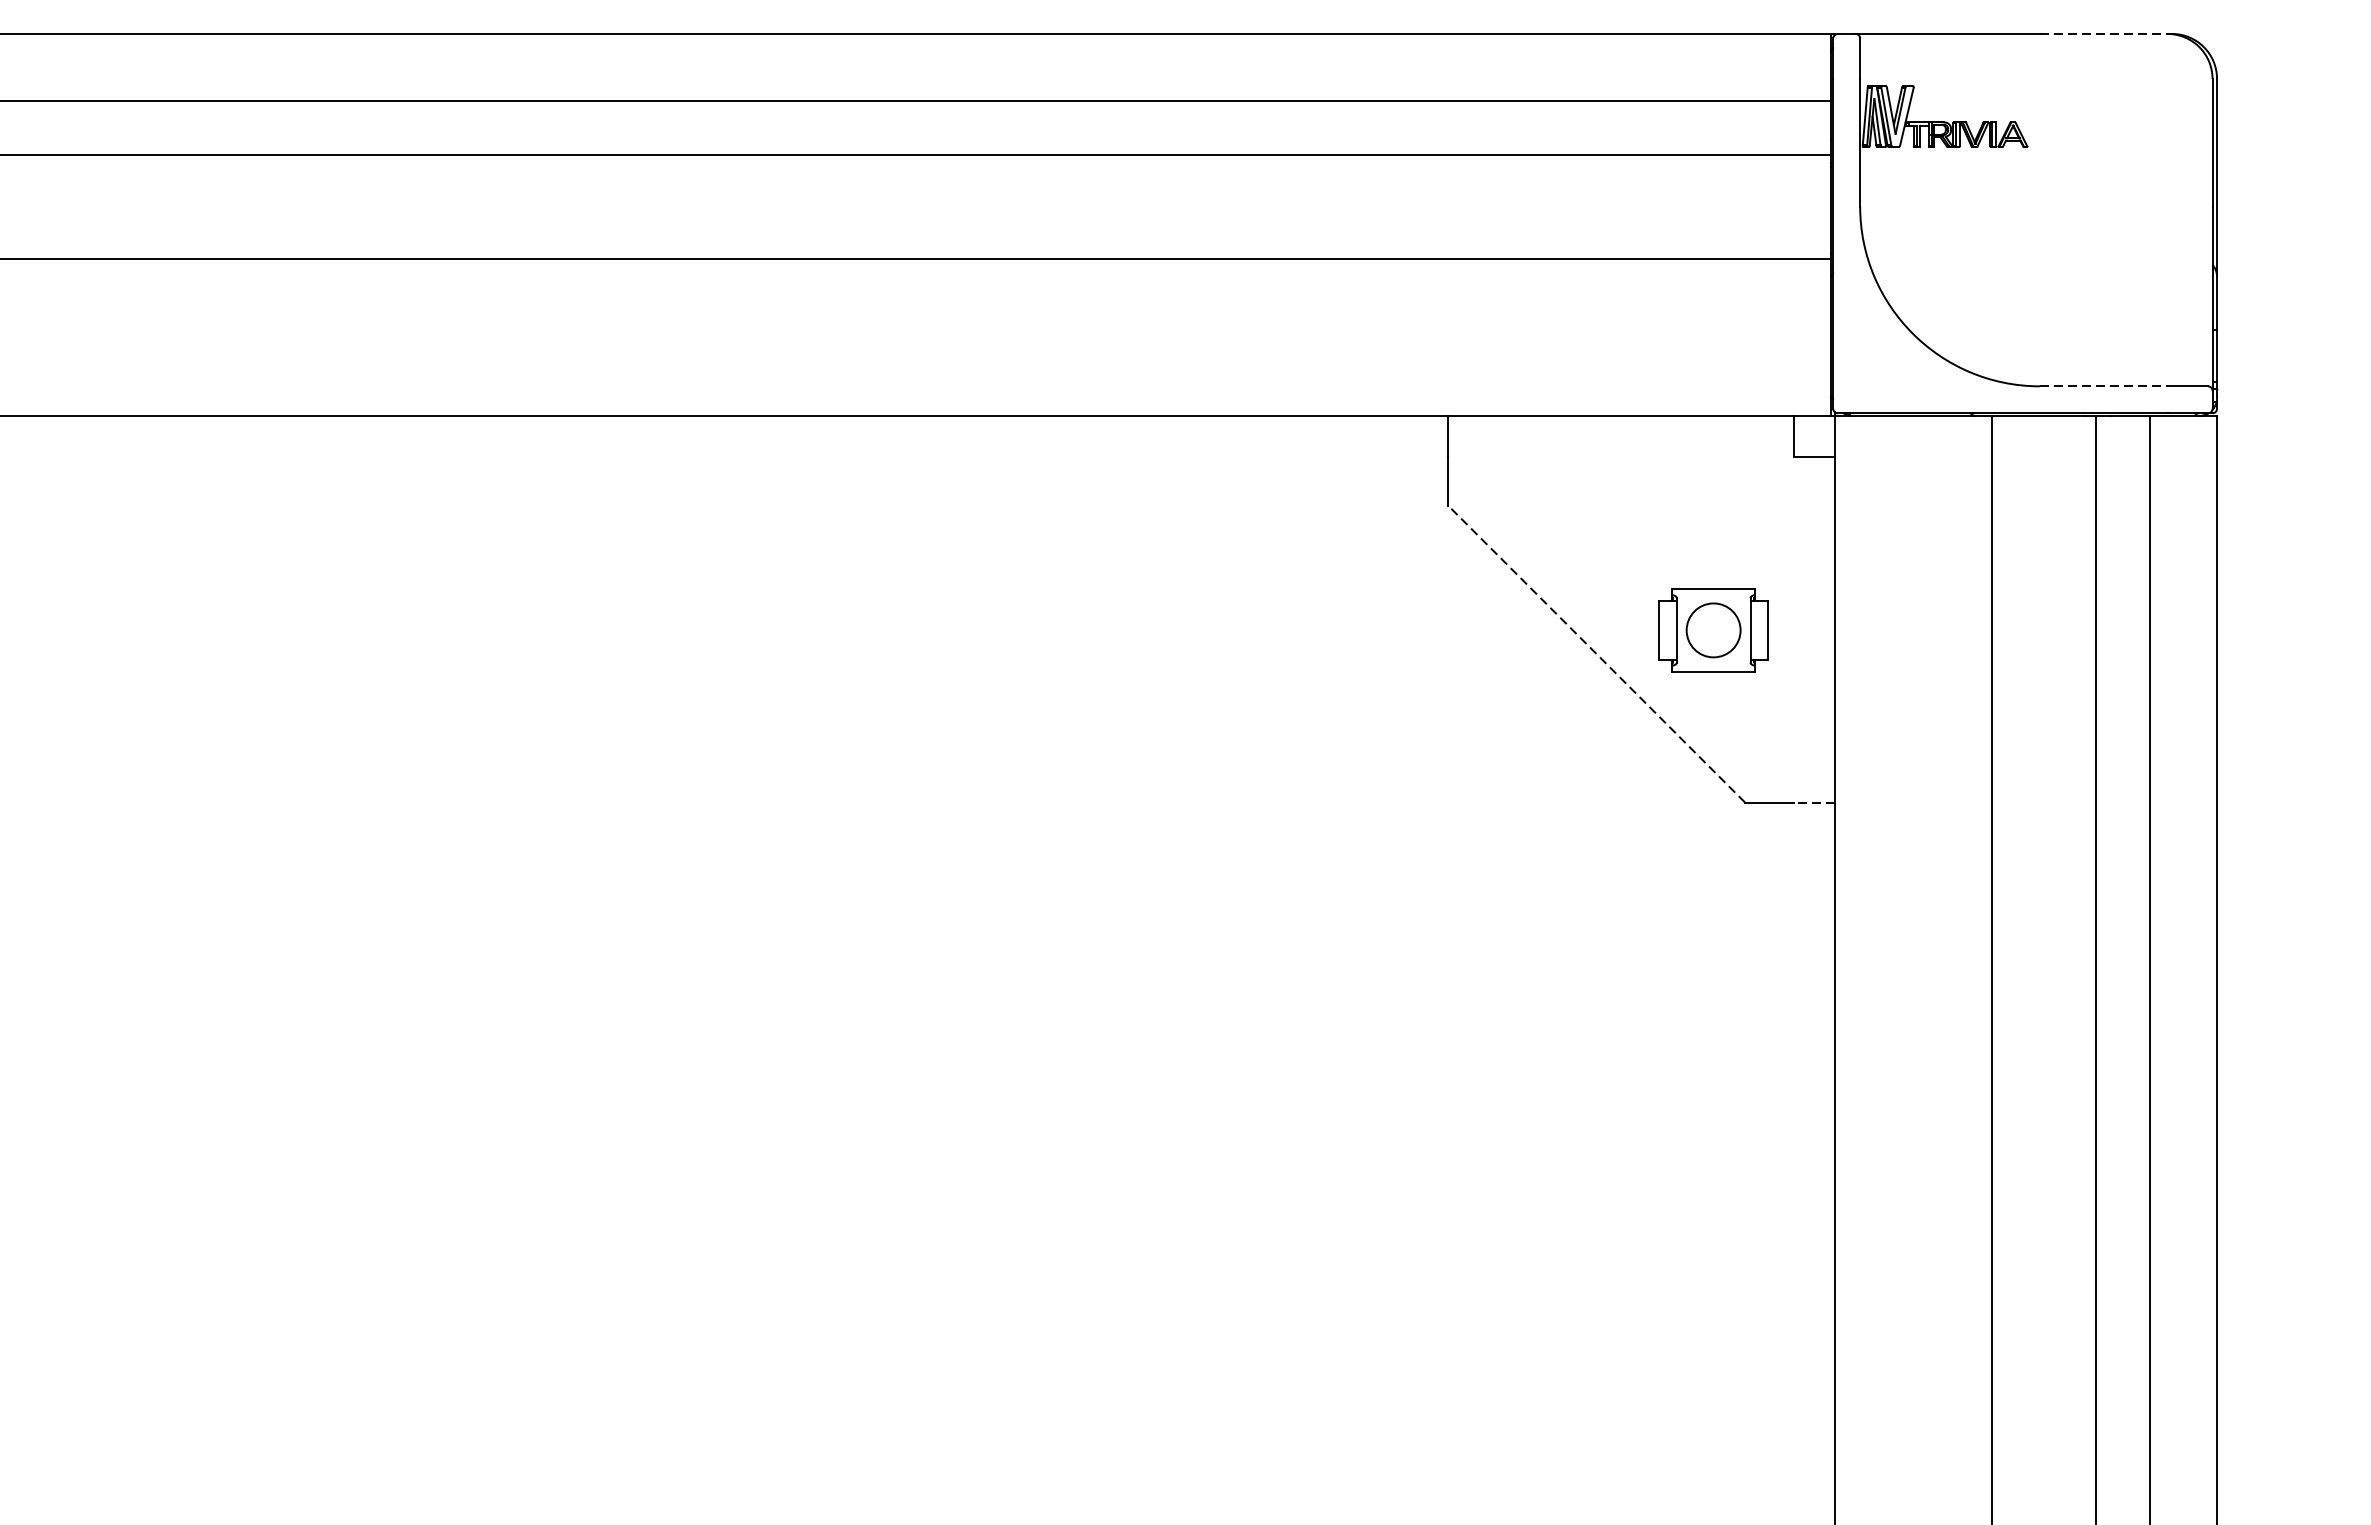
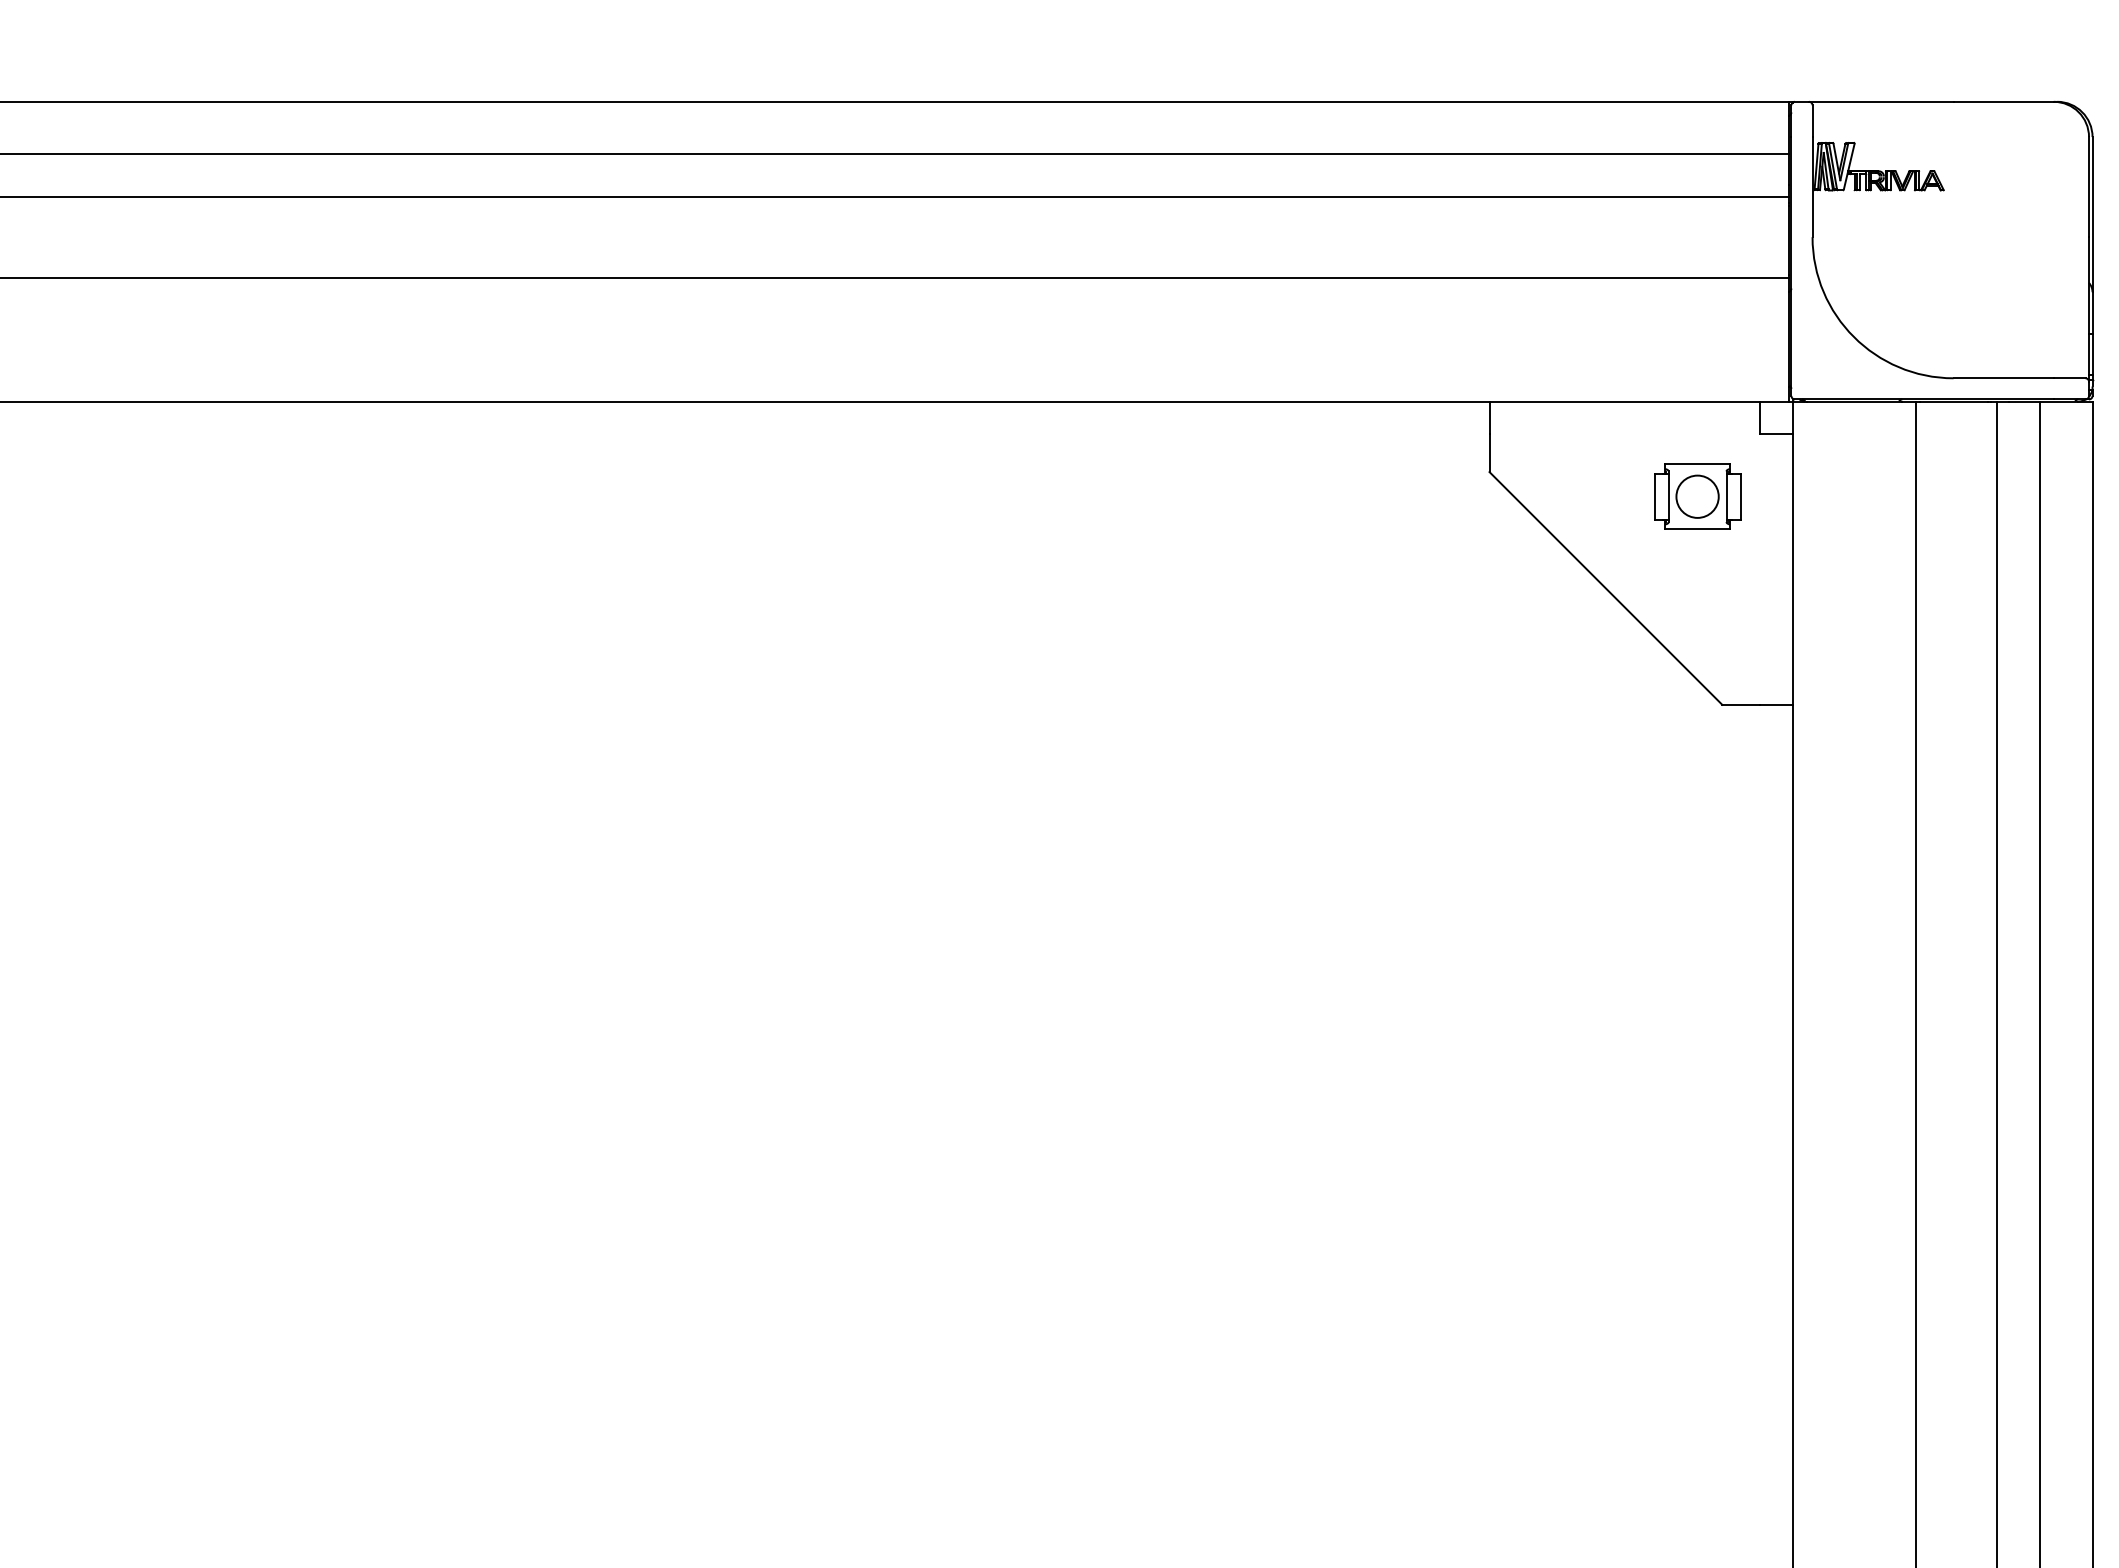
line: (2104, 33) -> (2004, 101), dashed -> solid
line: (2104, 386) -> (2004, 378), dashed -> solid
part: (1713, 630) -> (1697, 496), moved
line: (1596, 654) -> (1605, 588), dashed -> solid
line: (1814, 802) -> (1776, 704), dashed -> solid

